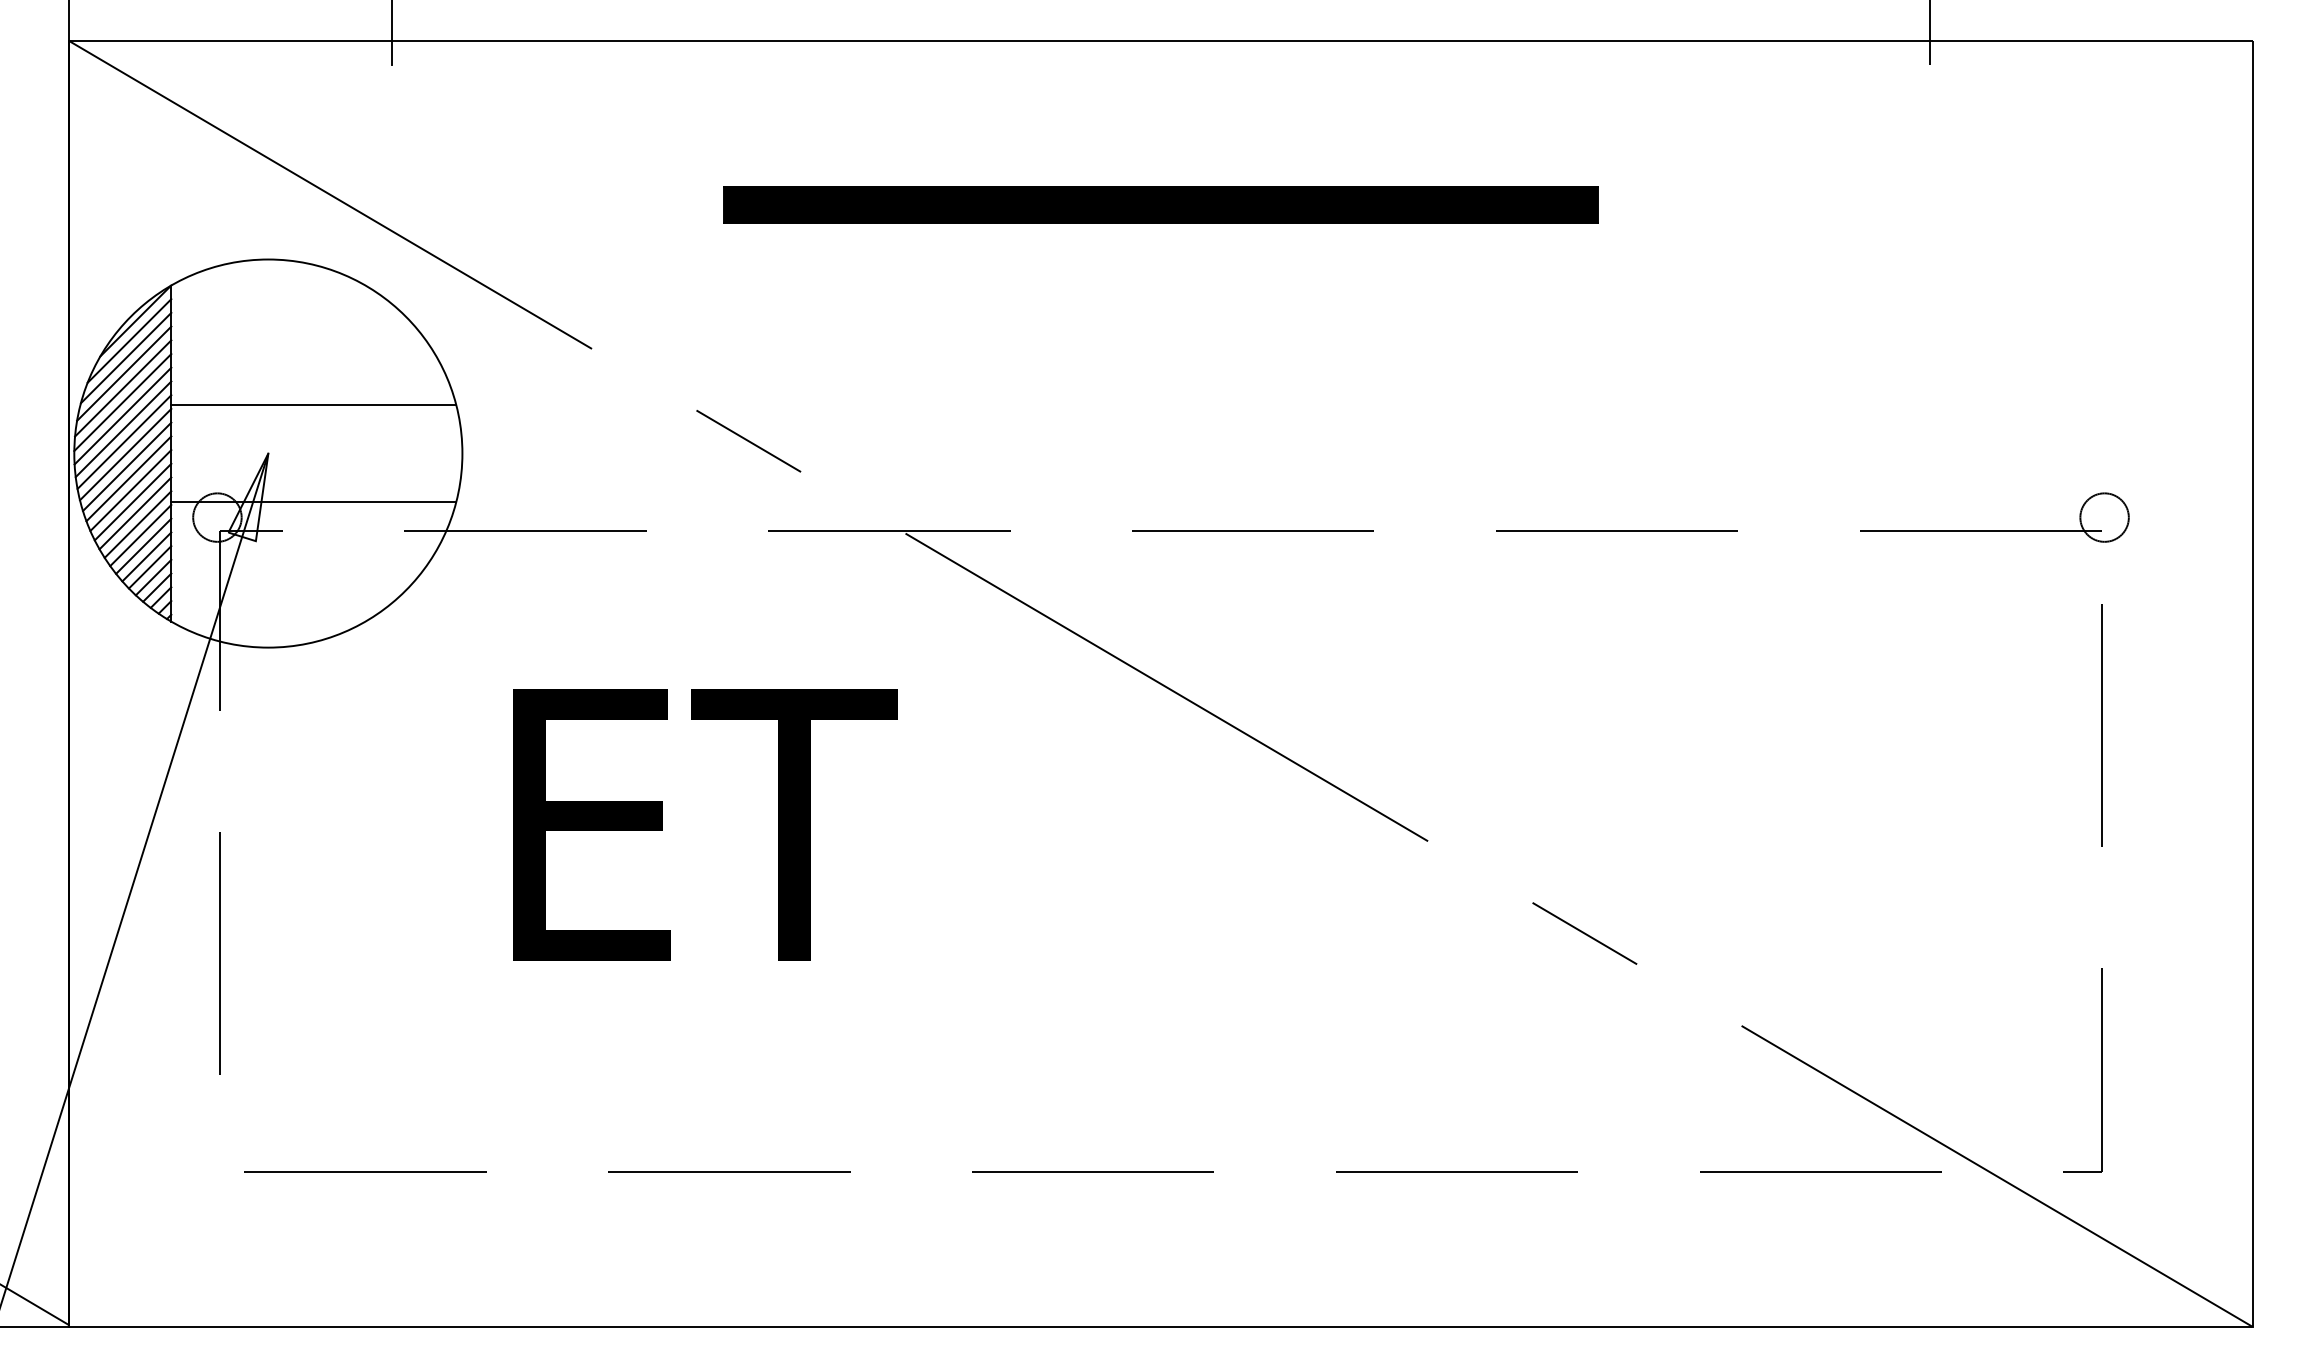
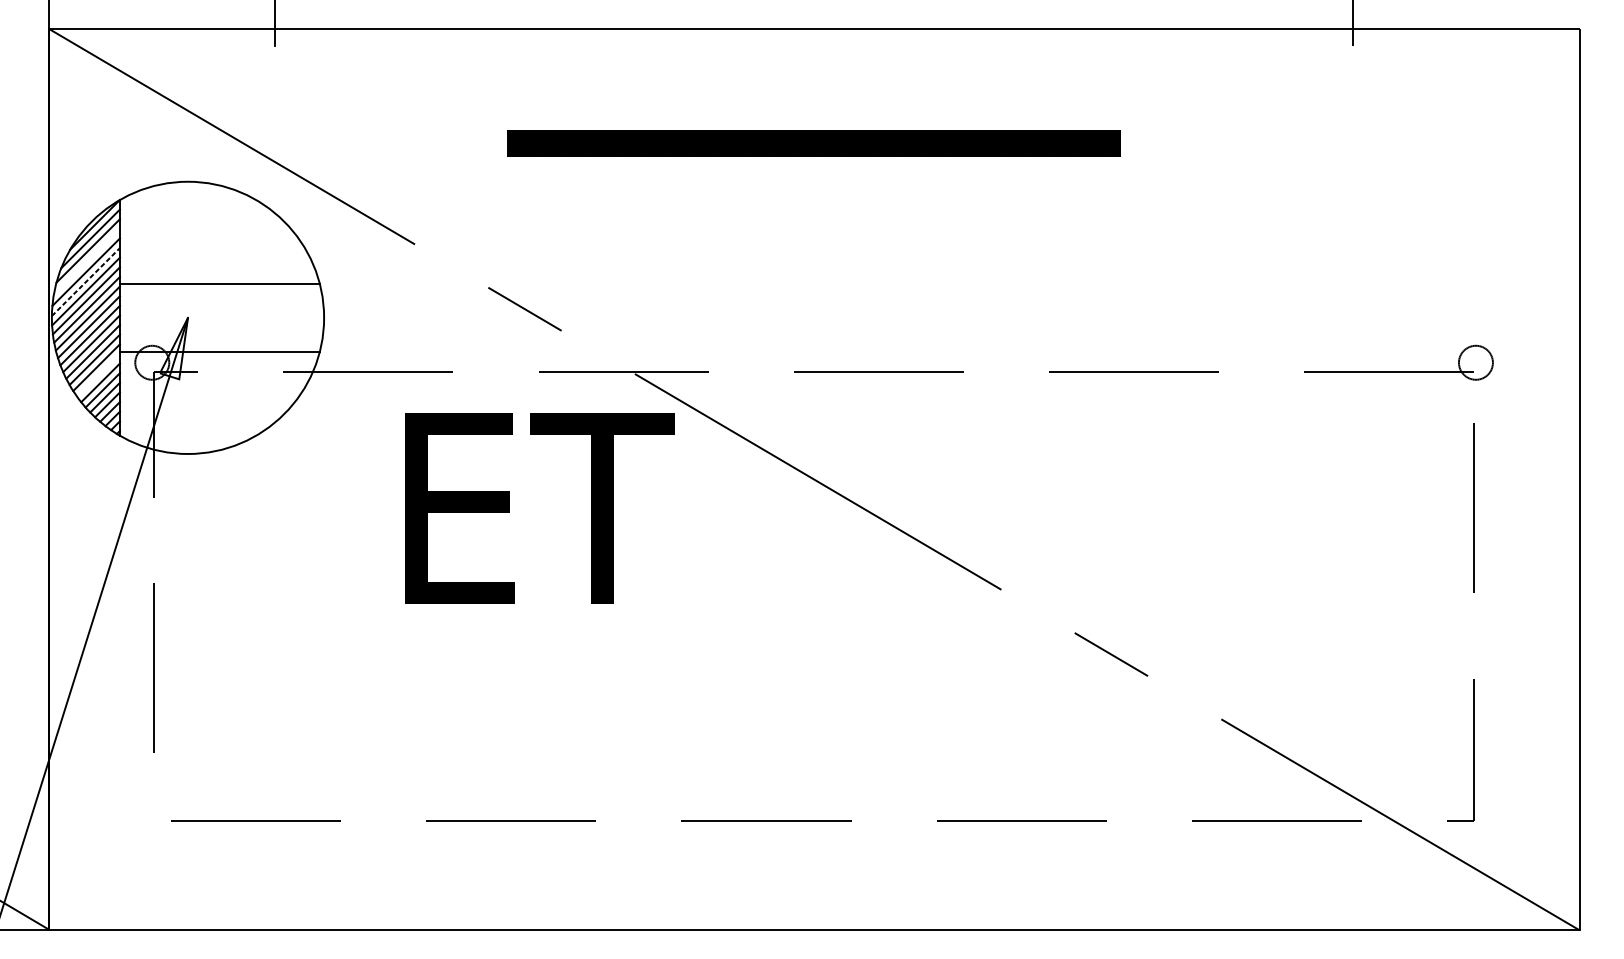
line: (124, 373) -> (87, 261), removed
line: (122, 402) -> (85, 282), solid -> dashed
line: (140, 535) -> (98, 375), removed
text: (705, 824) -> (539, 507), moved

